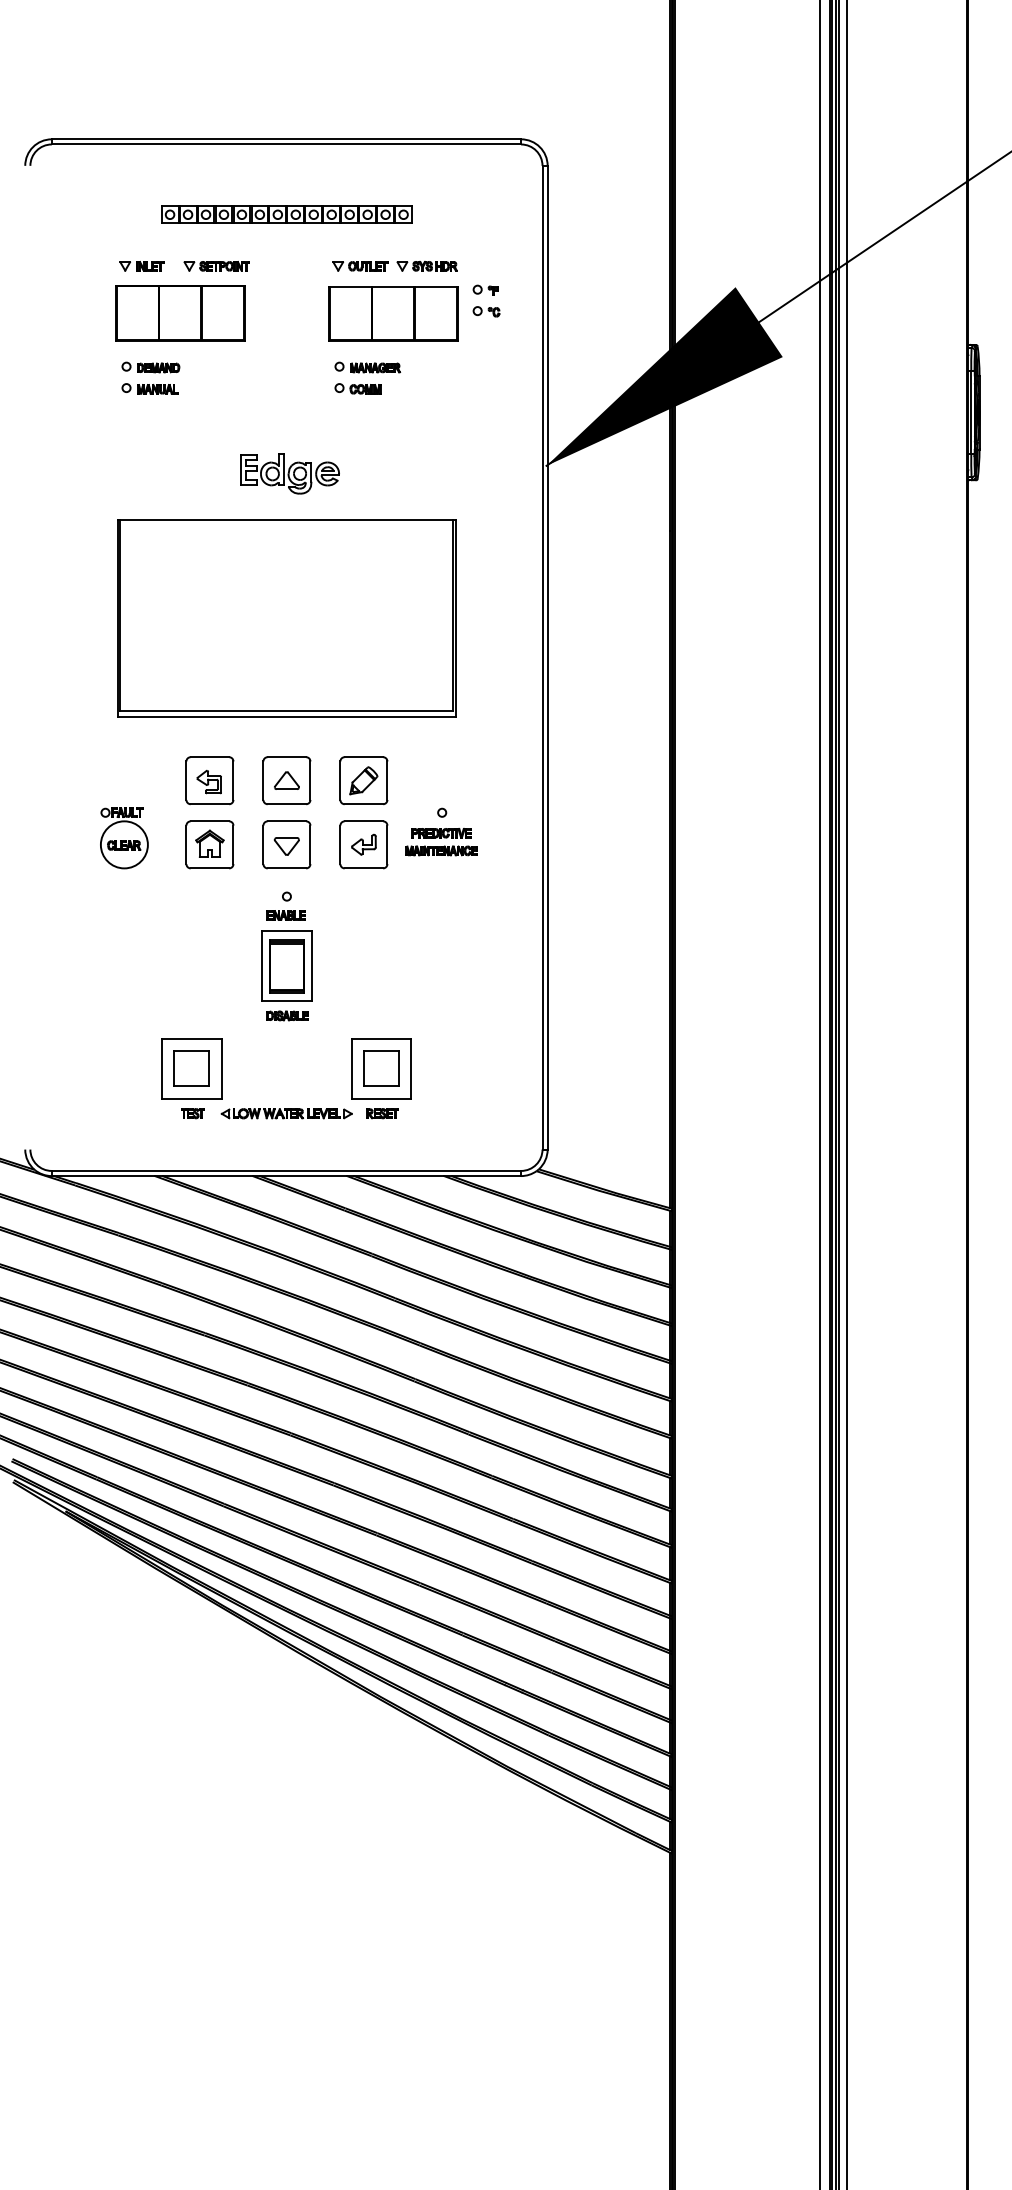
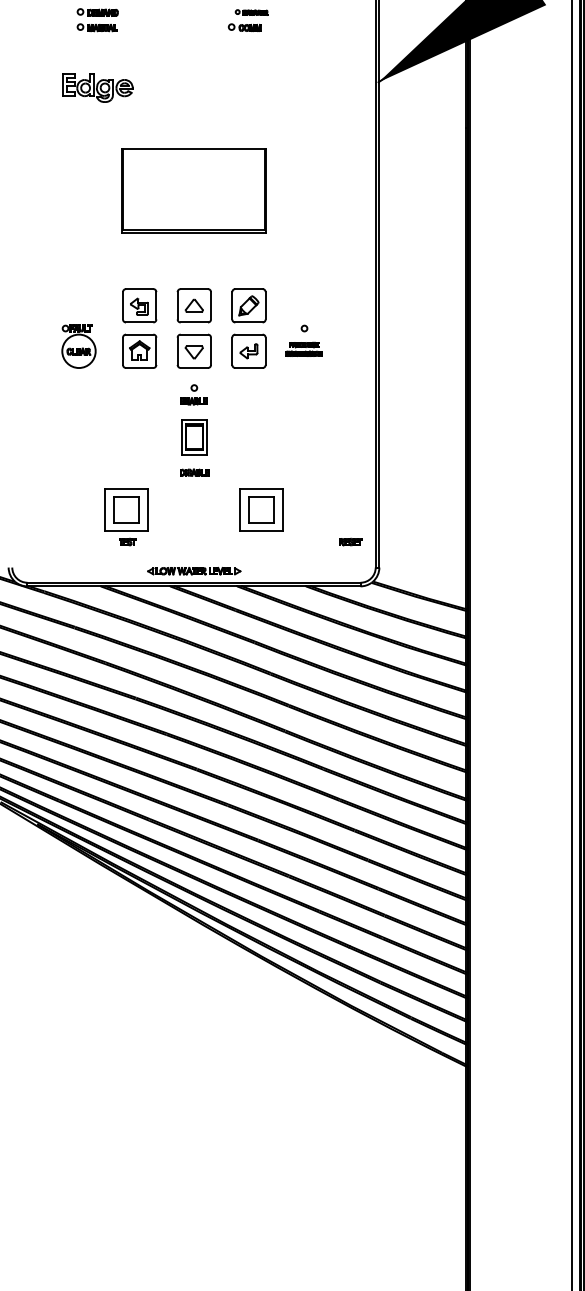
part: (367, 367) -> (251, 12), size x0.7
part: (289, 473) -> (97, 87), moved
part: (286, 618) -> (194, 190), size x0.6
part: (441, 842) -> (304, 349), size x0.7
part: (286, 965) -> (194, 436), size x0.7
part: (286, 1113) -> (194, 571), moved
part: (382, 1113) -> (350, 541), moved

